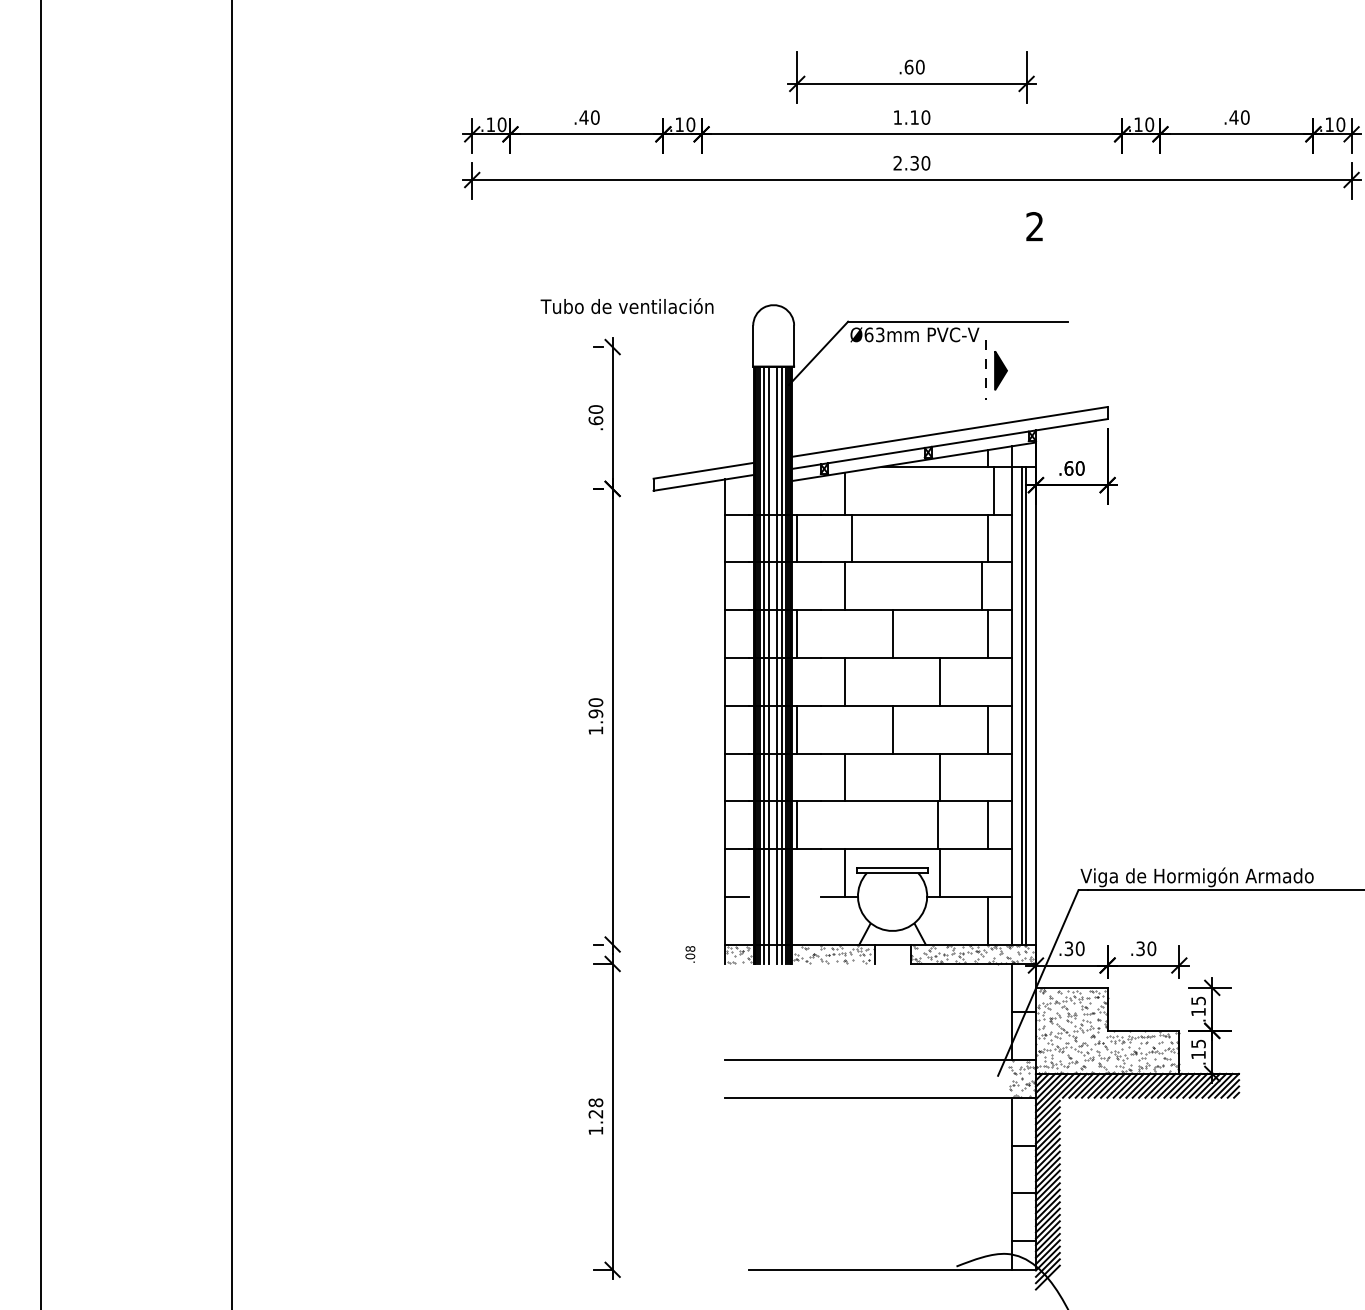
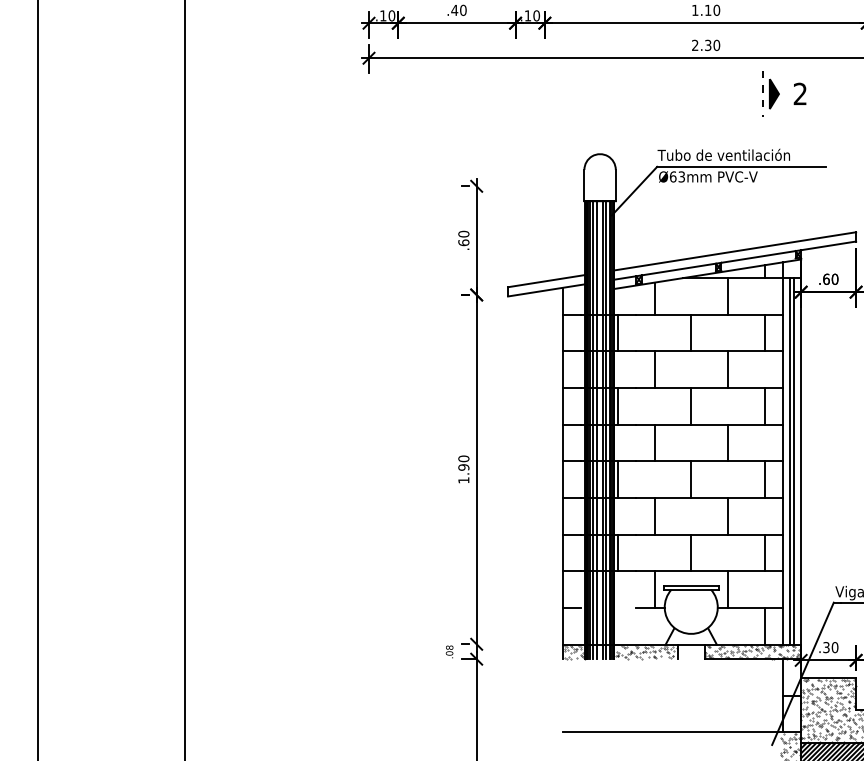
text: (626, 305) -> (723, 154), moved
part: (996, 369) -> (770, 93), moved
line: (994, 490) -> (727, 296), moved
line: (851, 538) -> (691, 333), moved
line: (982, 586) -> (727, 369), moved
line: (937, 825) -> (691, 553), moved
text: (690, 954) -> (449, 651), moved

